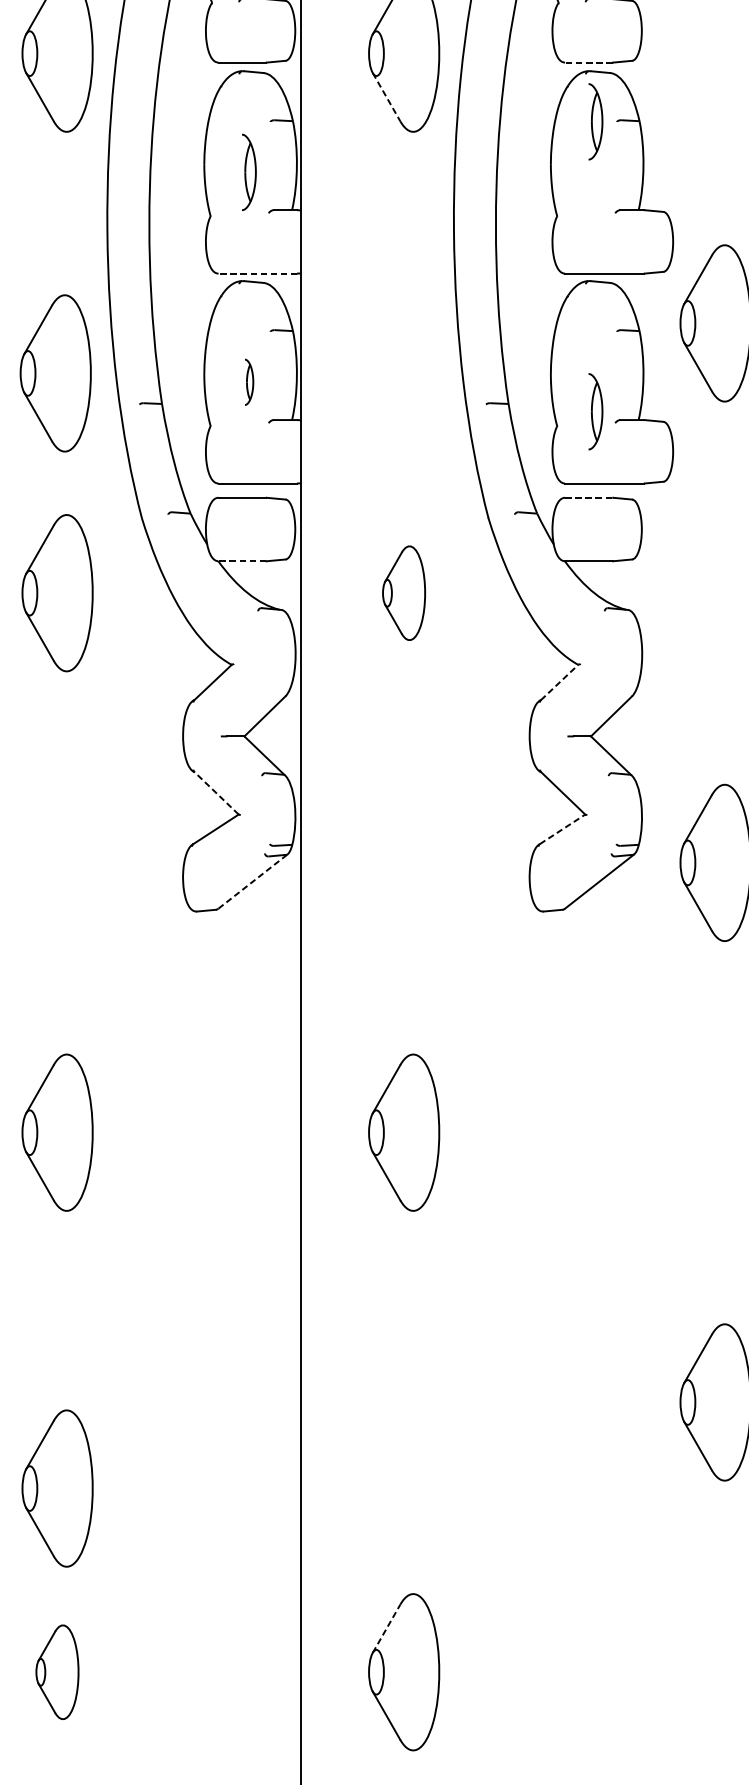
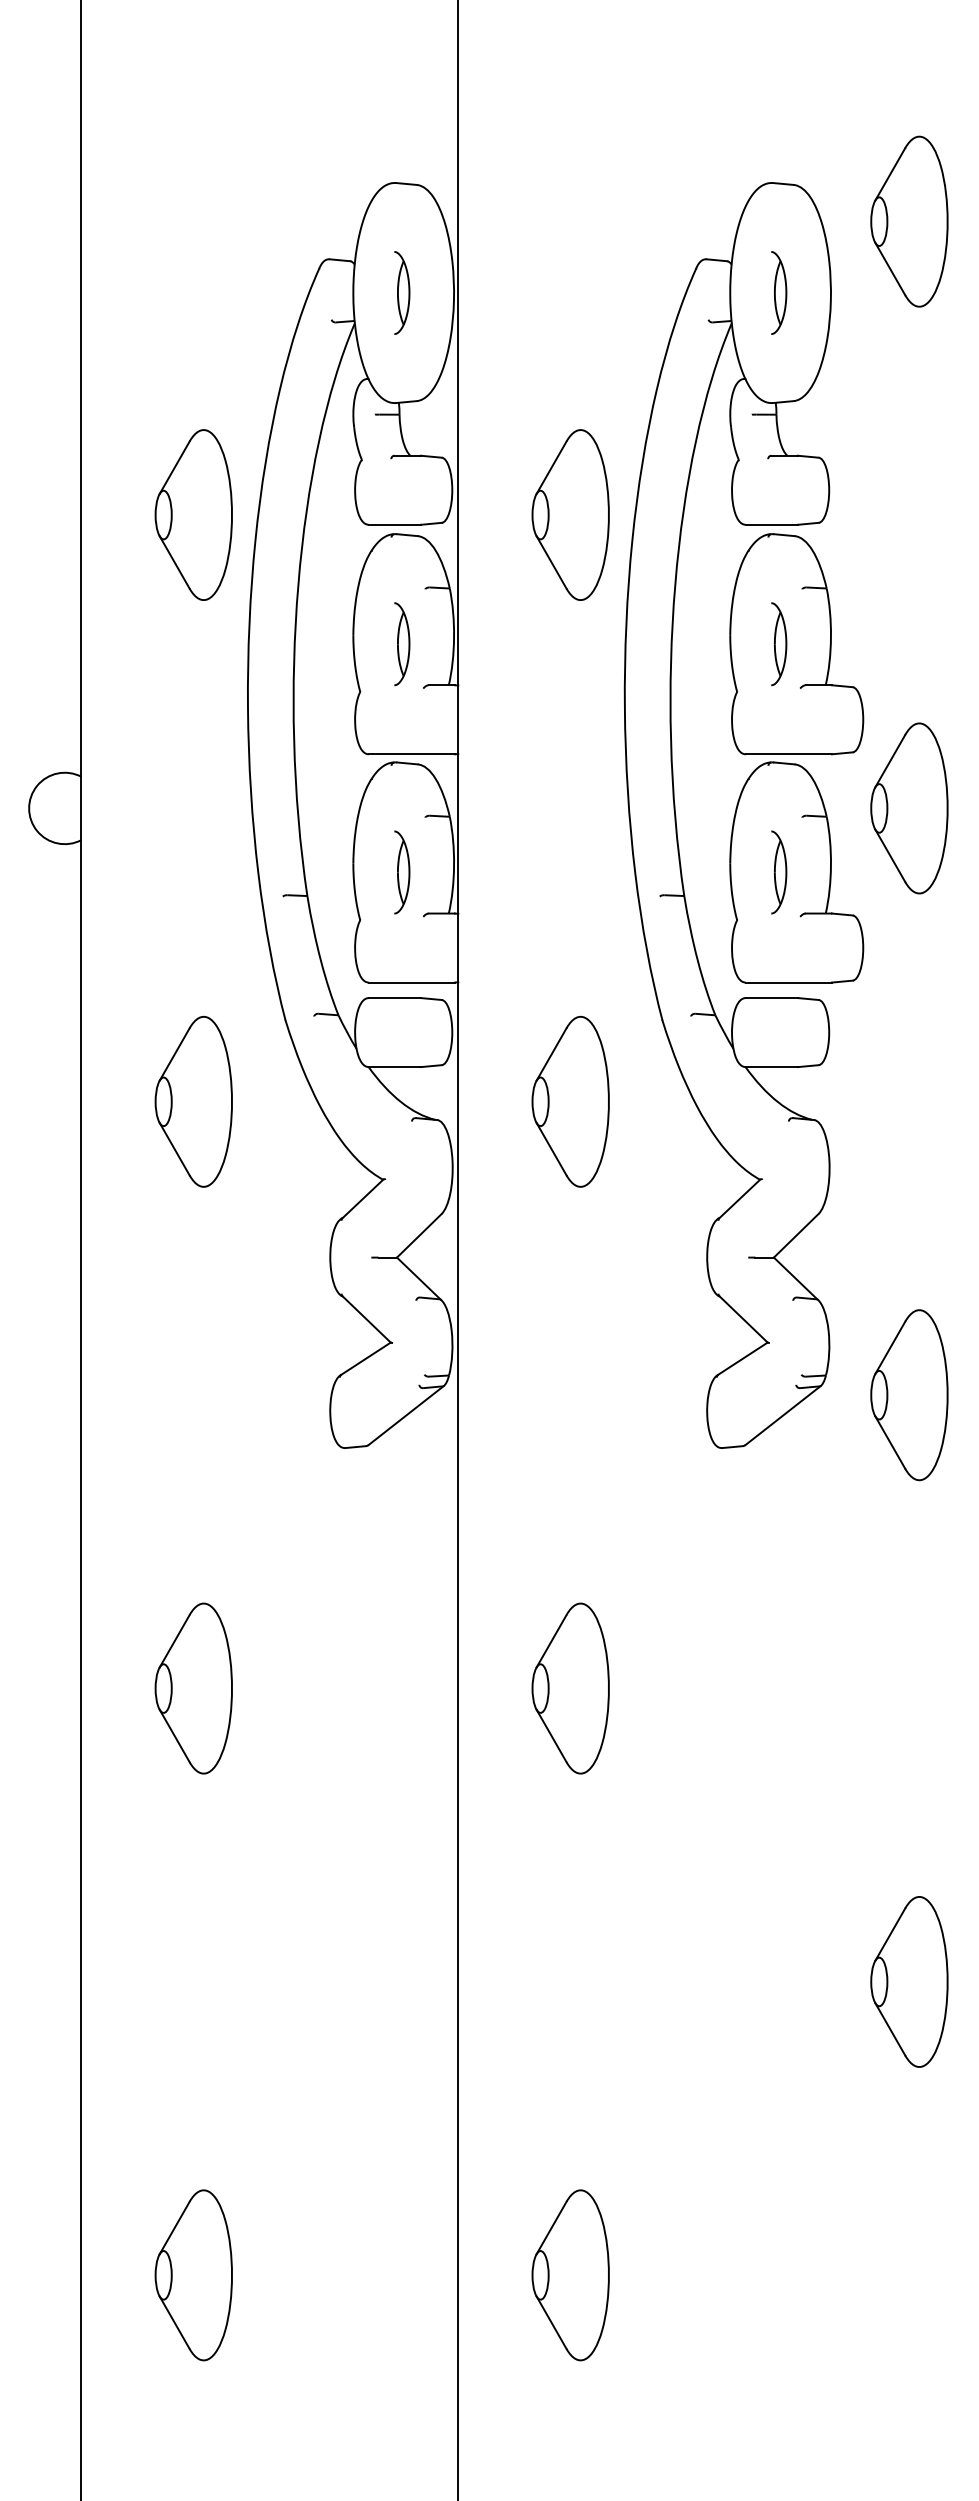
line: (588, 62) -> (771, 524), dashed -> solid
line: (386, 97) -> (551, 562), dashed -> solid
part: (596, 122) -> (779, 644), moved
line: (257, 273) -> (411, 754), dashed -> solid
part: (55, 373) -> (191, 862), removed
part: (249, 382) -> (402, 872), size x1.67
part: (596, 411) -> (779, 872), moved
line: (588, 498) -> (771, 998), dashed -> solid
line: (242, 561) -> (394, 1067), dashed -> solid
part: (403, 592) -> (570, 1101), size x1.67
line: (560, 682) -> (740, 1198), dashed -> solid
line: (216, 793) -> (366, 1319), dashed -> solid
line: (563, 829) -> (743, 1358), dashed -> solid
line: (253, 881) -> (406, 1415), dashed -> solid
part: (57, 1488) -> (193, 2075), removed
line: (386, 1628) -> (551, 2227), dashed -> solid
part: (57, 1672) -> (193, 2275), size x1.67

